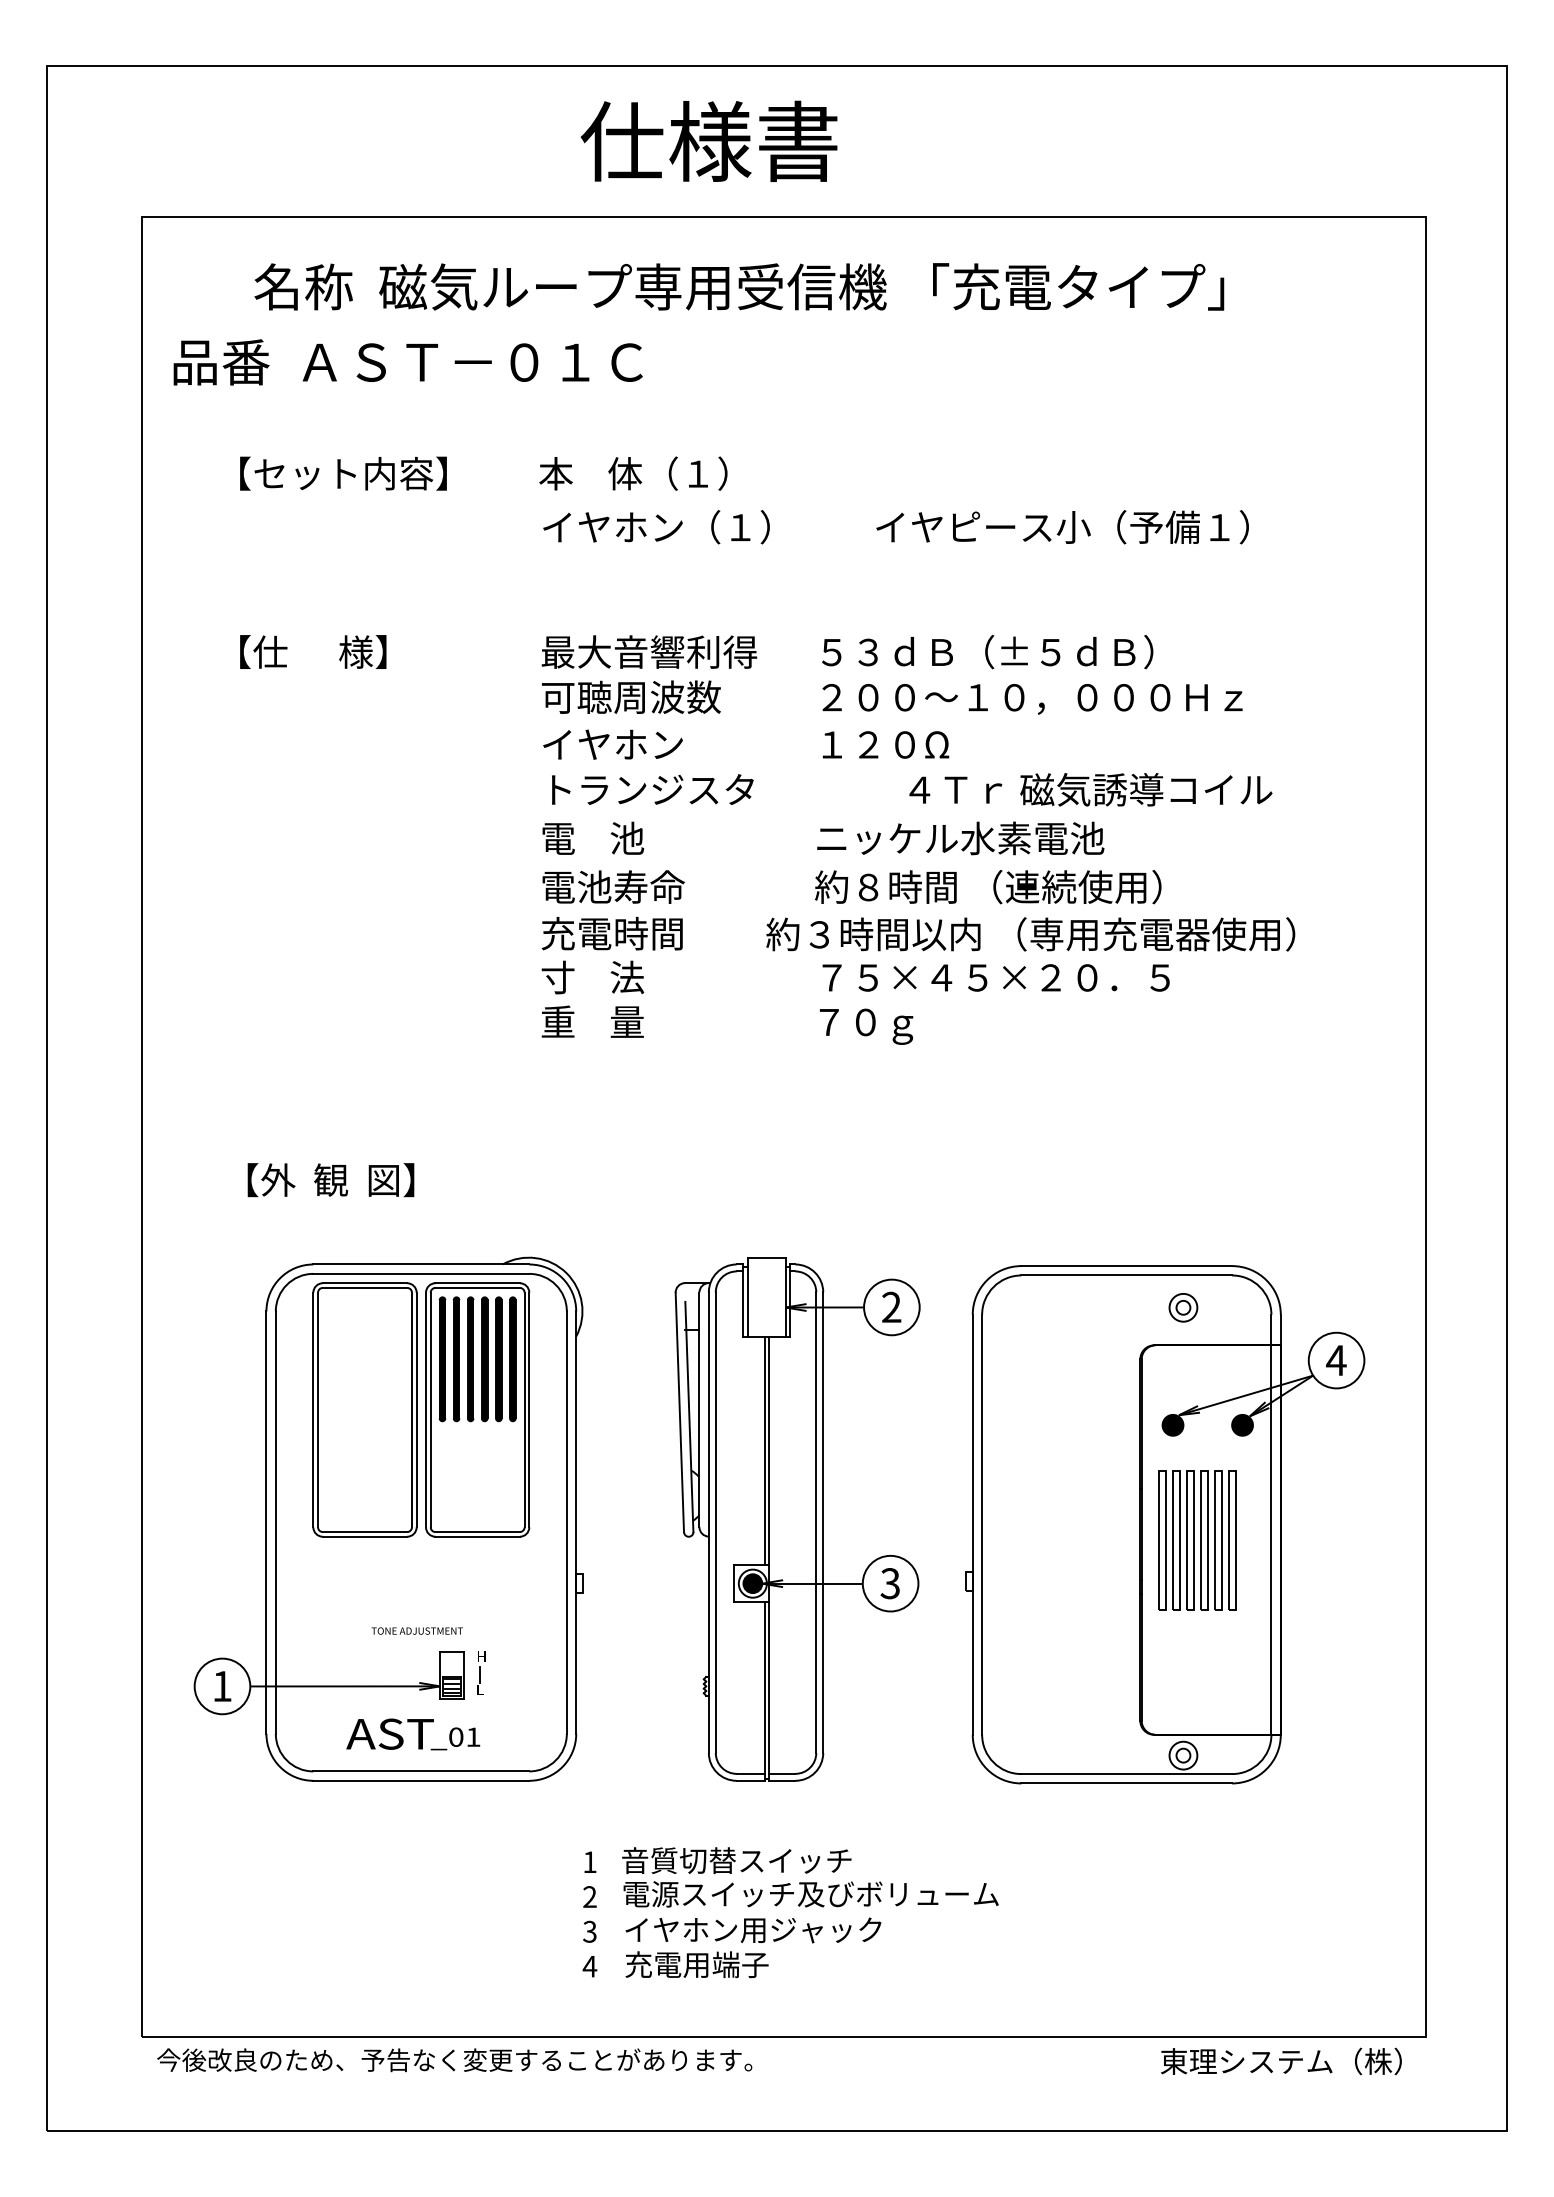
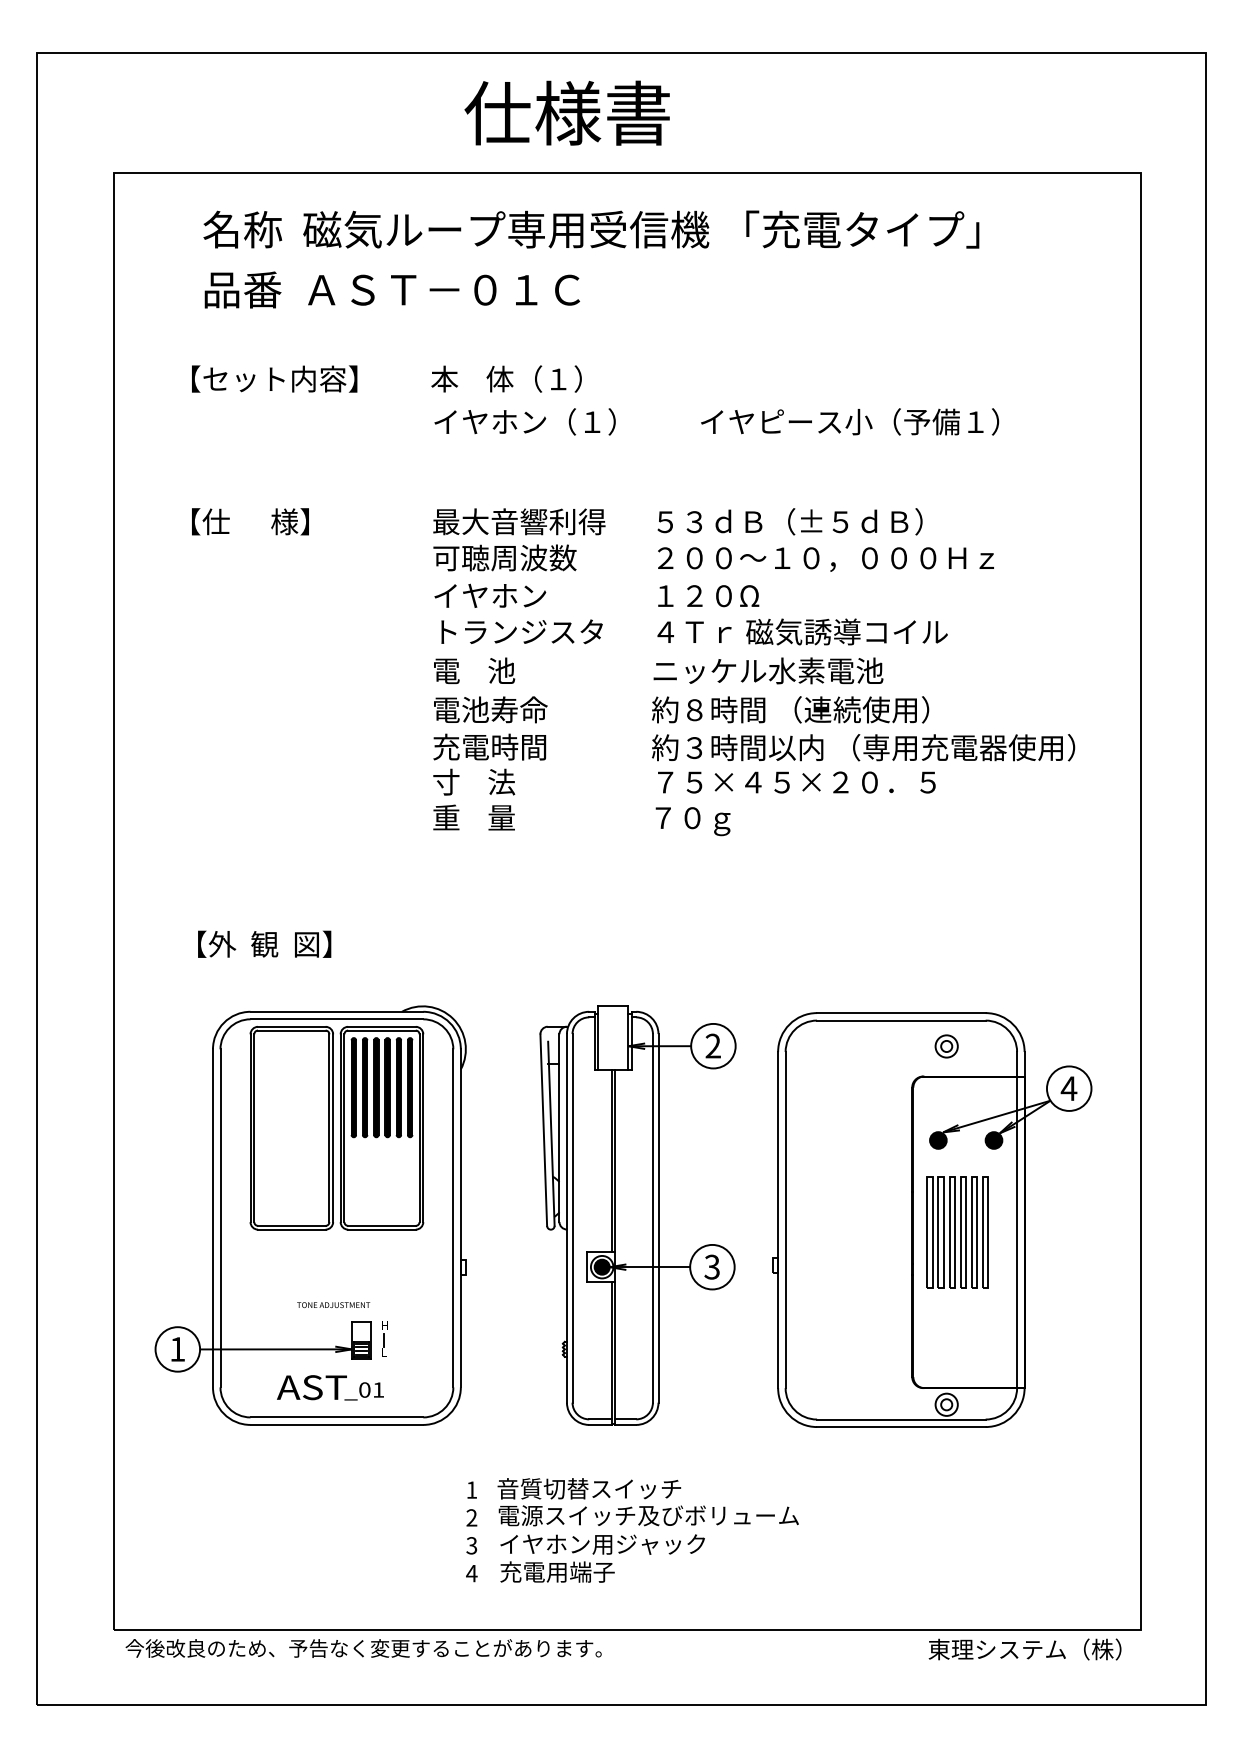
text: (407, 361) -> (391, 289), moved
text: (1090, 789) -> (802, 631), moved
text: (1030, 934) -> (863, 747), moved

